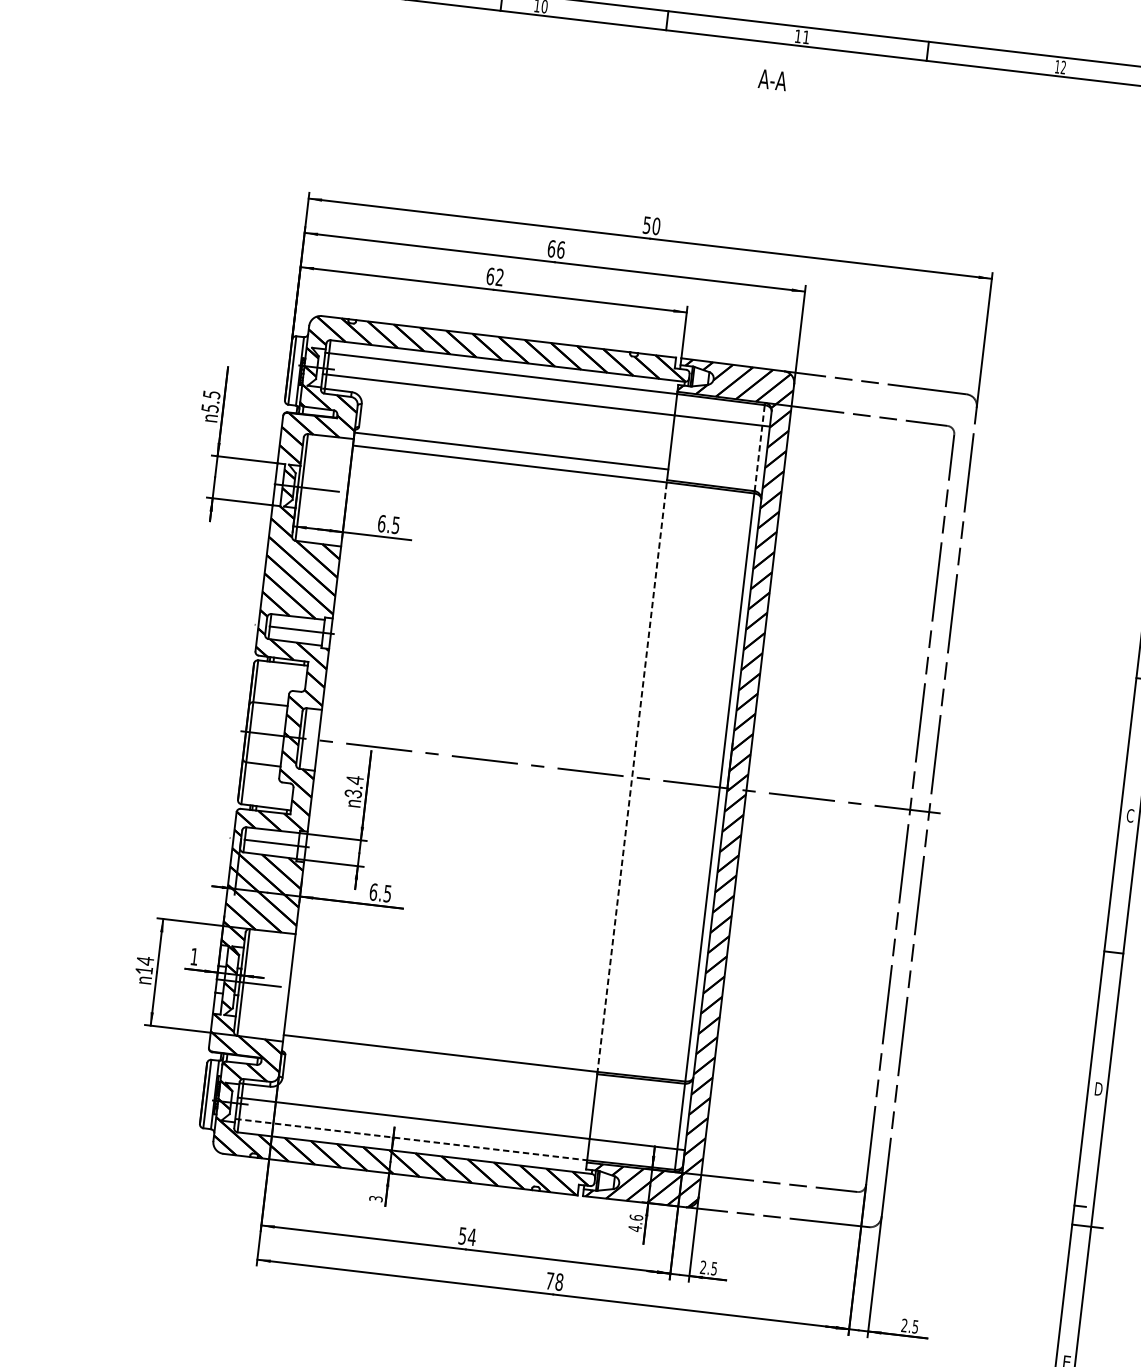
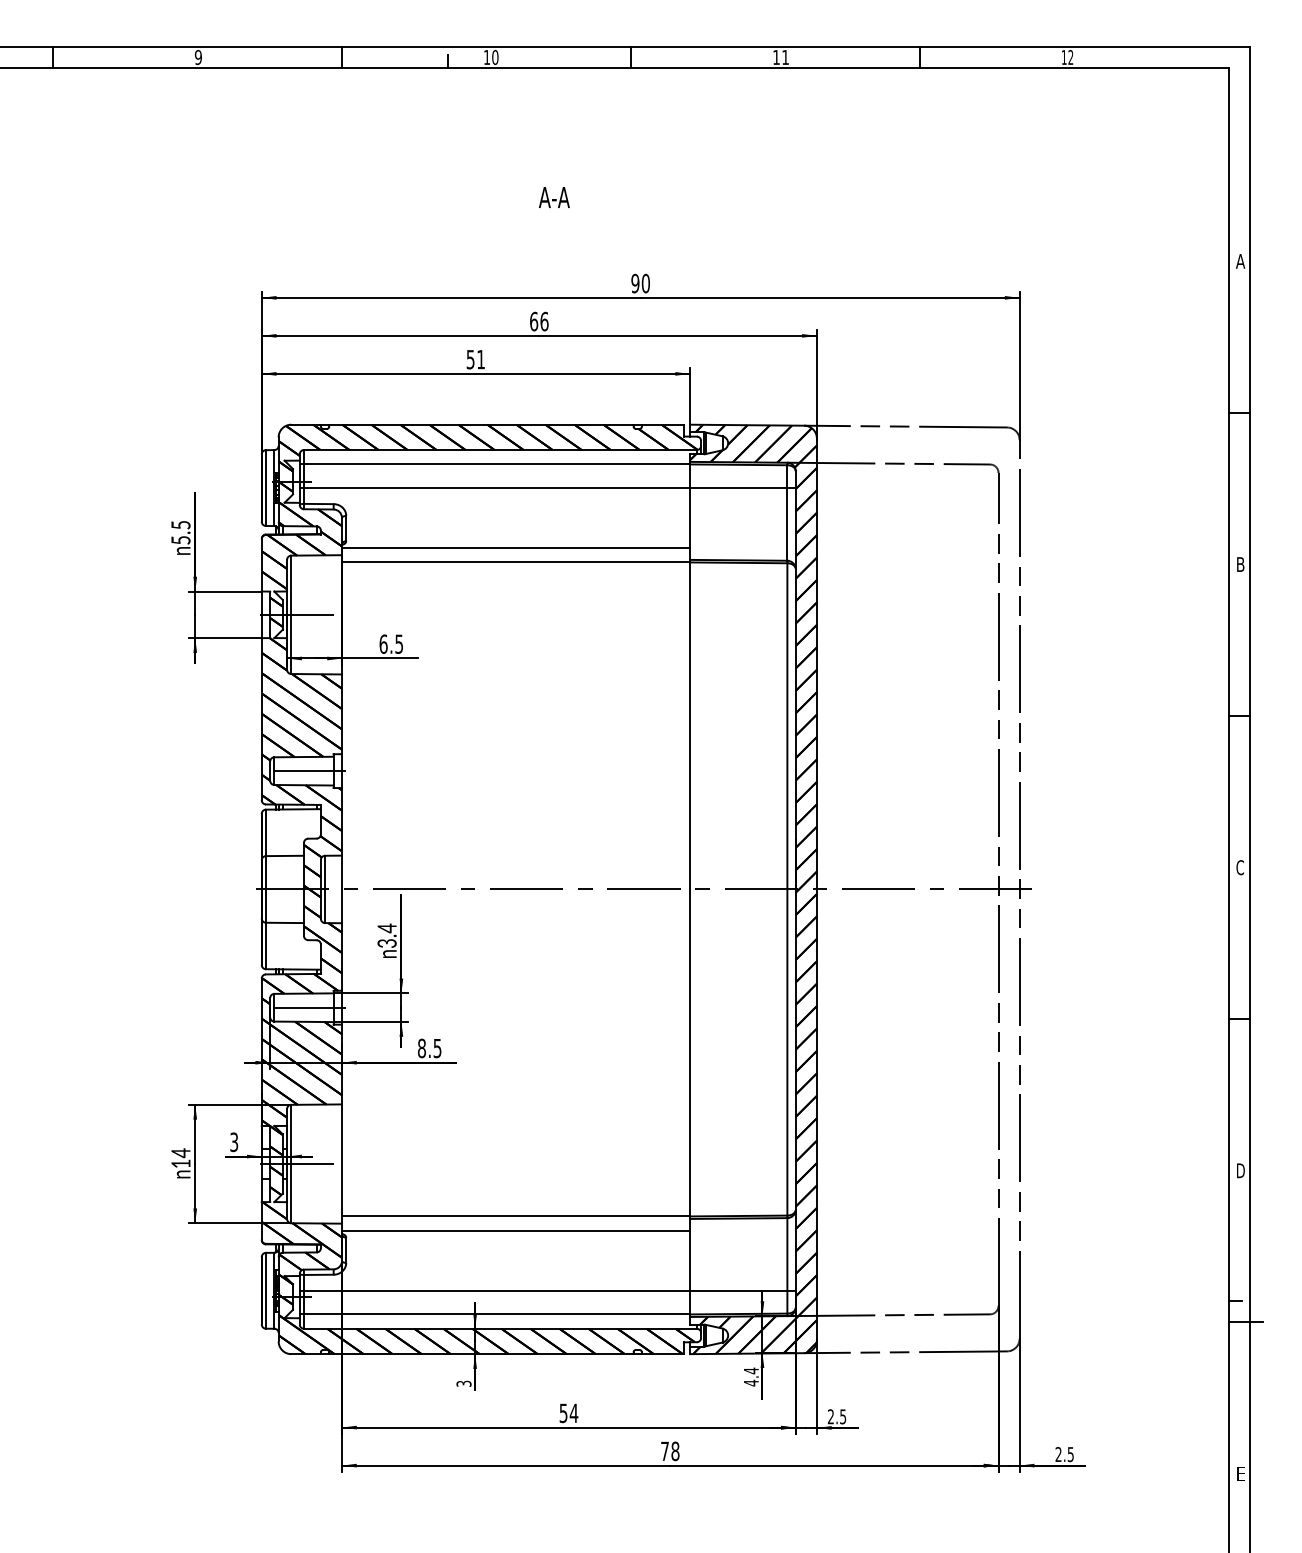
text: (772, 80) -> (554, 197), moved
text: (647, 224) -> (635, 282), 50 -> 90
text: (494, 276) -> (475, 359), 62 -> 51
line: (759, 448) -> (787, 513), dashed -> solid
line: (632, 777) -> (690, 889), dashed -> solid
text: (373, 891) -> (421, 1047), 6.5 -> 8.5
text: (194, 957) -> (234, 1142), 1 -> 3
line: (439, 1066) -> (516, 1230), added
line: (411, 1139) -> (495, 1314), dashed -> solid
text: (635, 1217) -> (750, 1370), 4.6 -> 4.4

